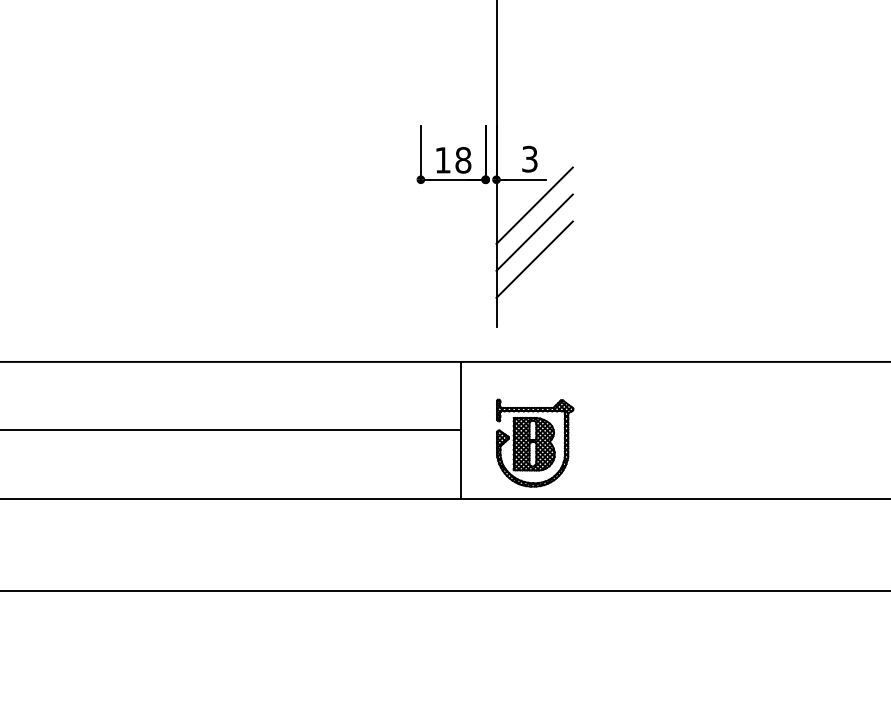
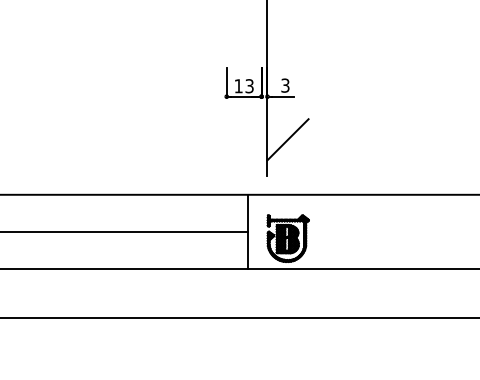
text: (463, 160) -> (249, 86), 18 -> 13
line: (533, 205) -> (287, 110), removed
line: (533, 231) -> (287, 124), removed

